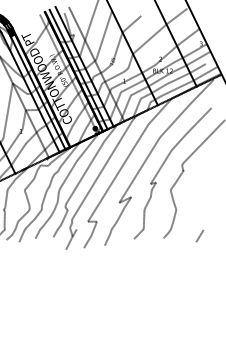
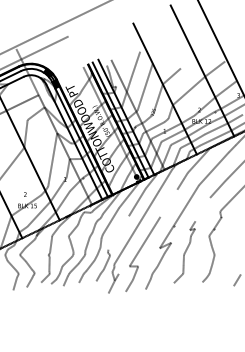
line: (128, 155) -> (168, 202), removed
line: (163, 162) -> (202, 209), removed
line: (76, 186) -> (118, 232), removed

